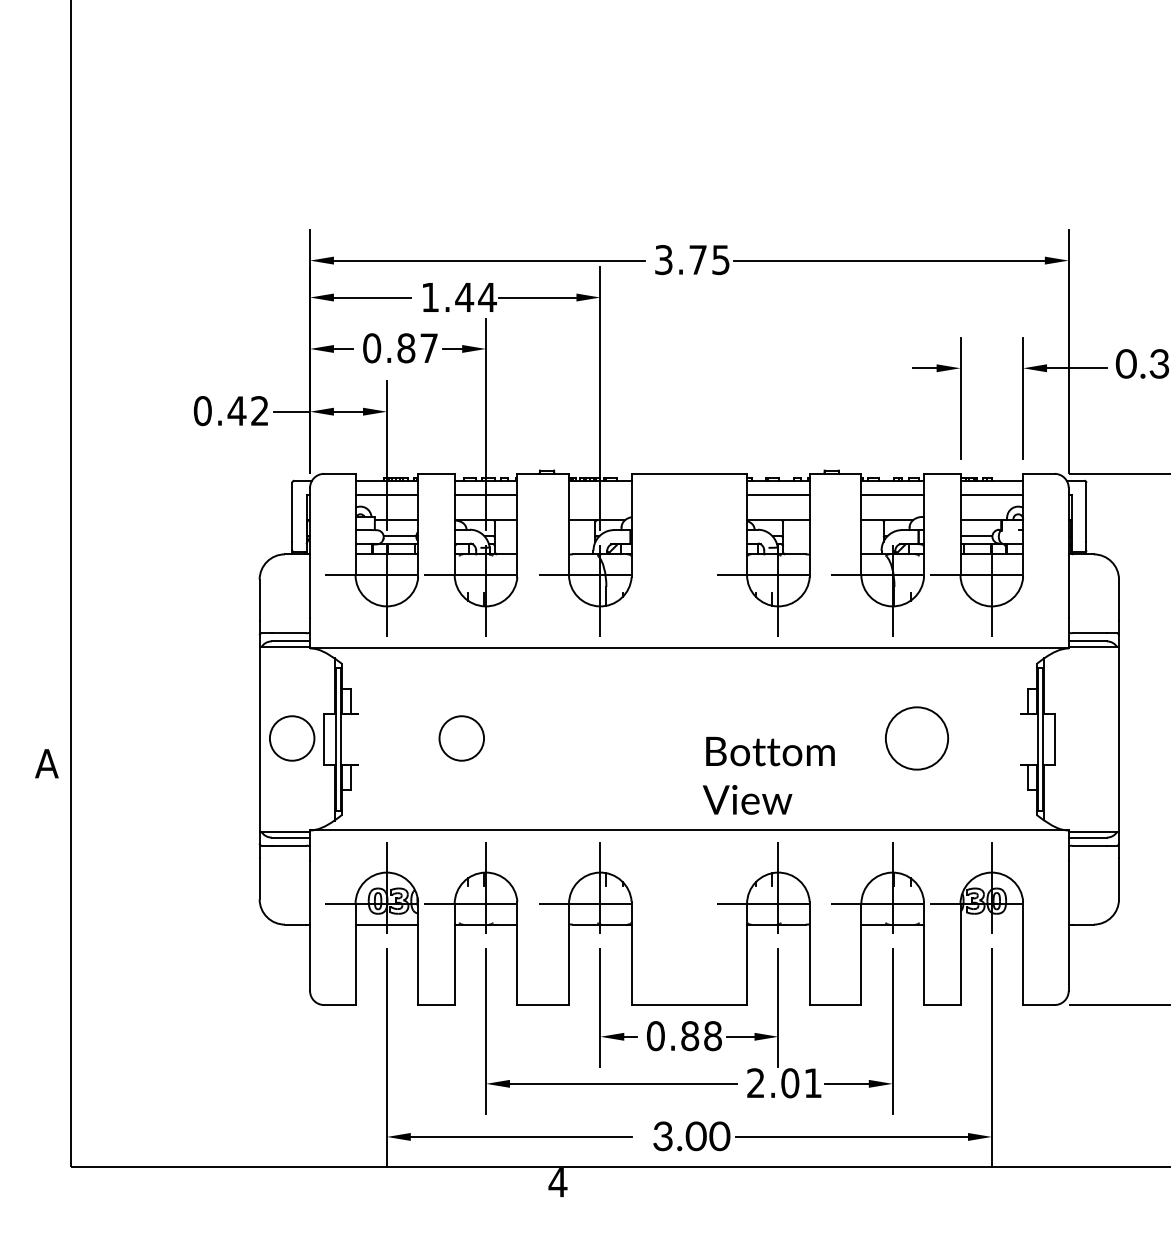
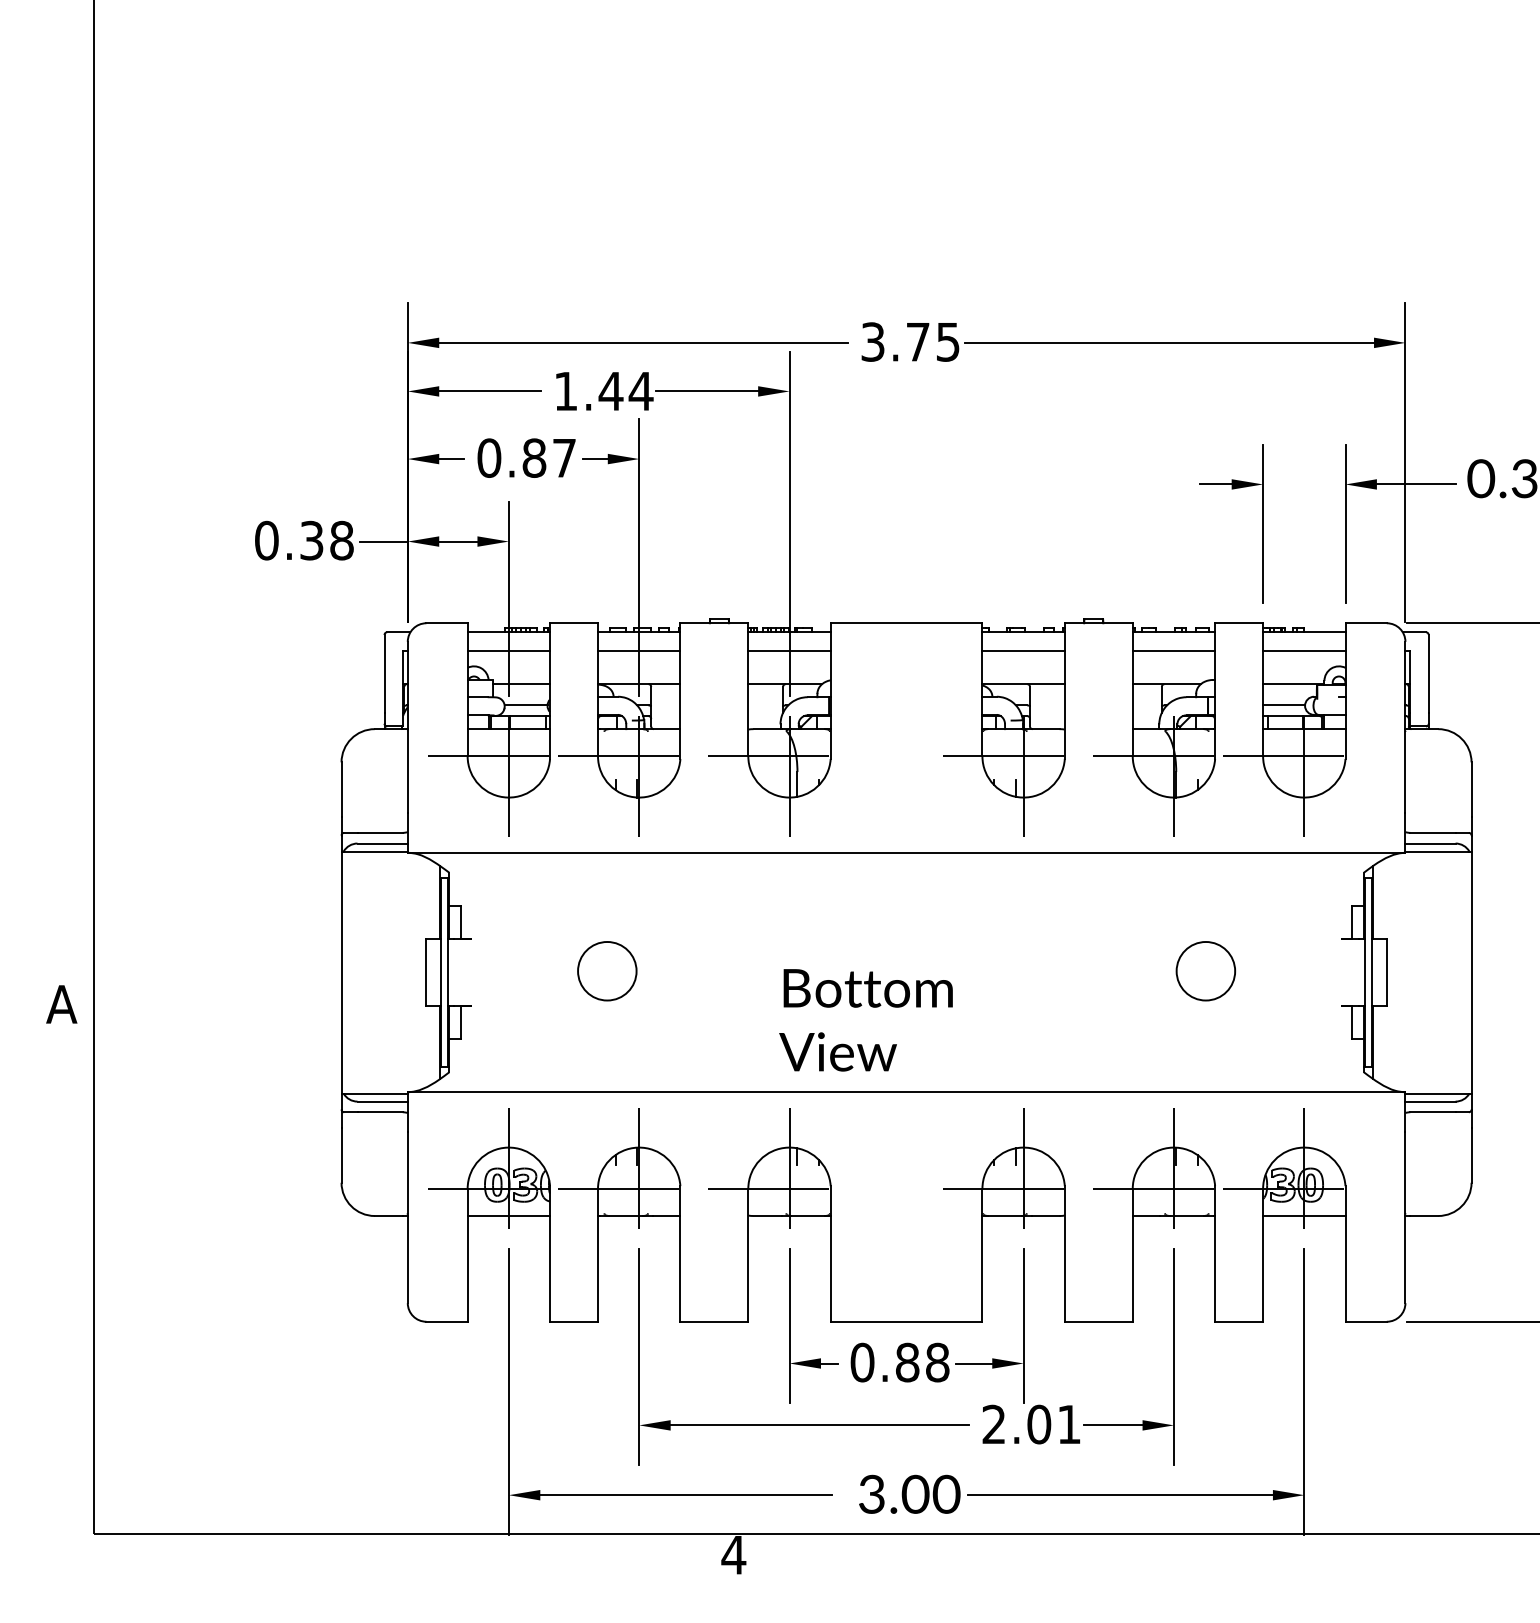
text: (248, 410) -> (326, 540), 0.42 -> 0.38
line: (600, 494) -> (789, 650), added
circle: (916, 737) -> (1205, 970), size x0.71
circle: (292, 738) -> (384, 971), removed
text: (768, 775) -> (865, 1020), moved
line: (991, 925) -> (1304, 1216), added

